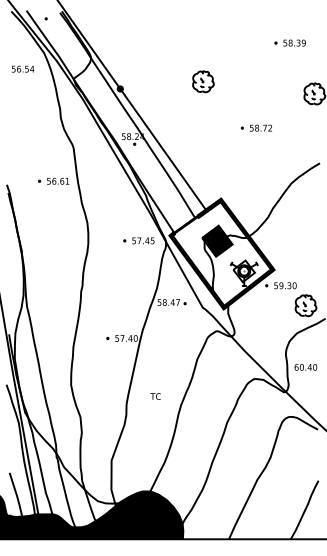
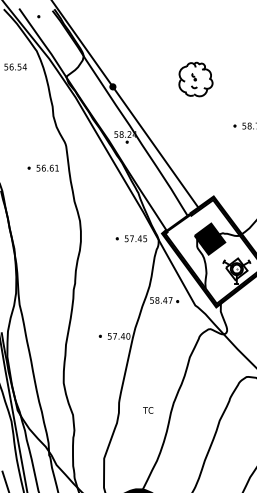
part: (203, 81) -> (196, 79), size x1.6
part: (53, 180) -> (43, 167), moved
text: (155, 396) -> (148, 410), moved

